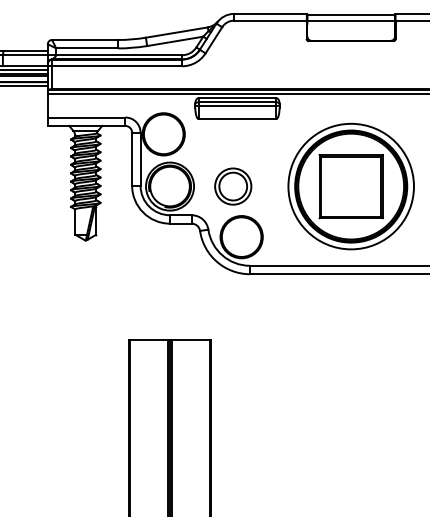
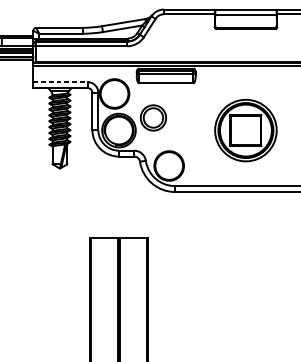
line: (86, 117) -> (60, 82), solid -> dashed
part: (233, 186) -> (153, 117), moved
part: (350, 186) -> (245, 130), size x0.7

